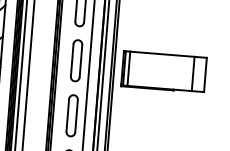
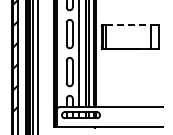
line: (162, 53) -> (128, 24), solid -> dashed

